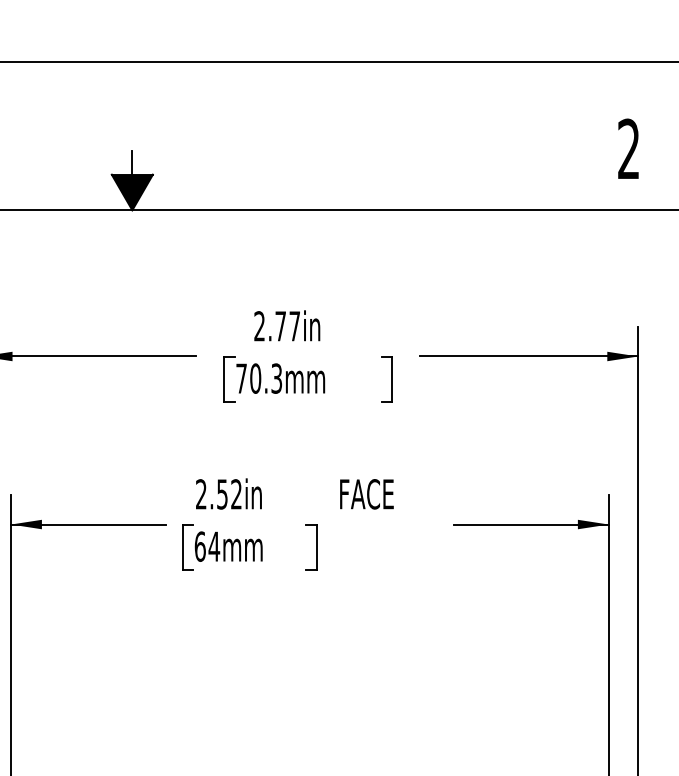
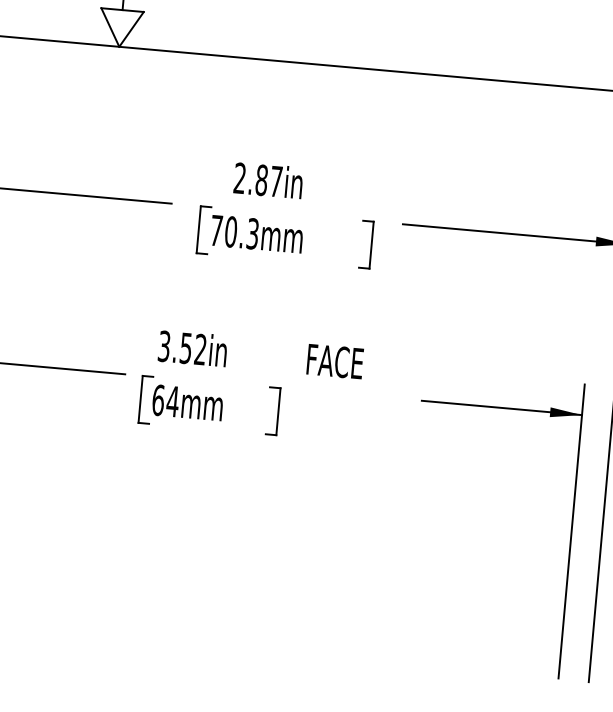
fill: (131, 192) -> (120, 28), removed
text: (280, 326) -> (261, 180), 2.77in -> 2.87in
text: (201, 494) -> (164, 346), 2.52in -> 3.52in

